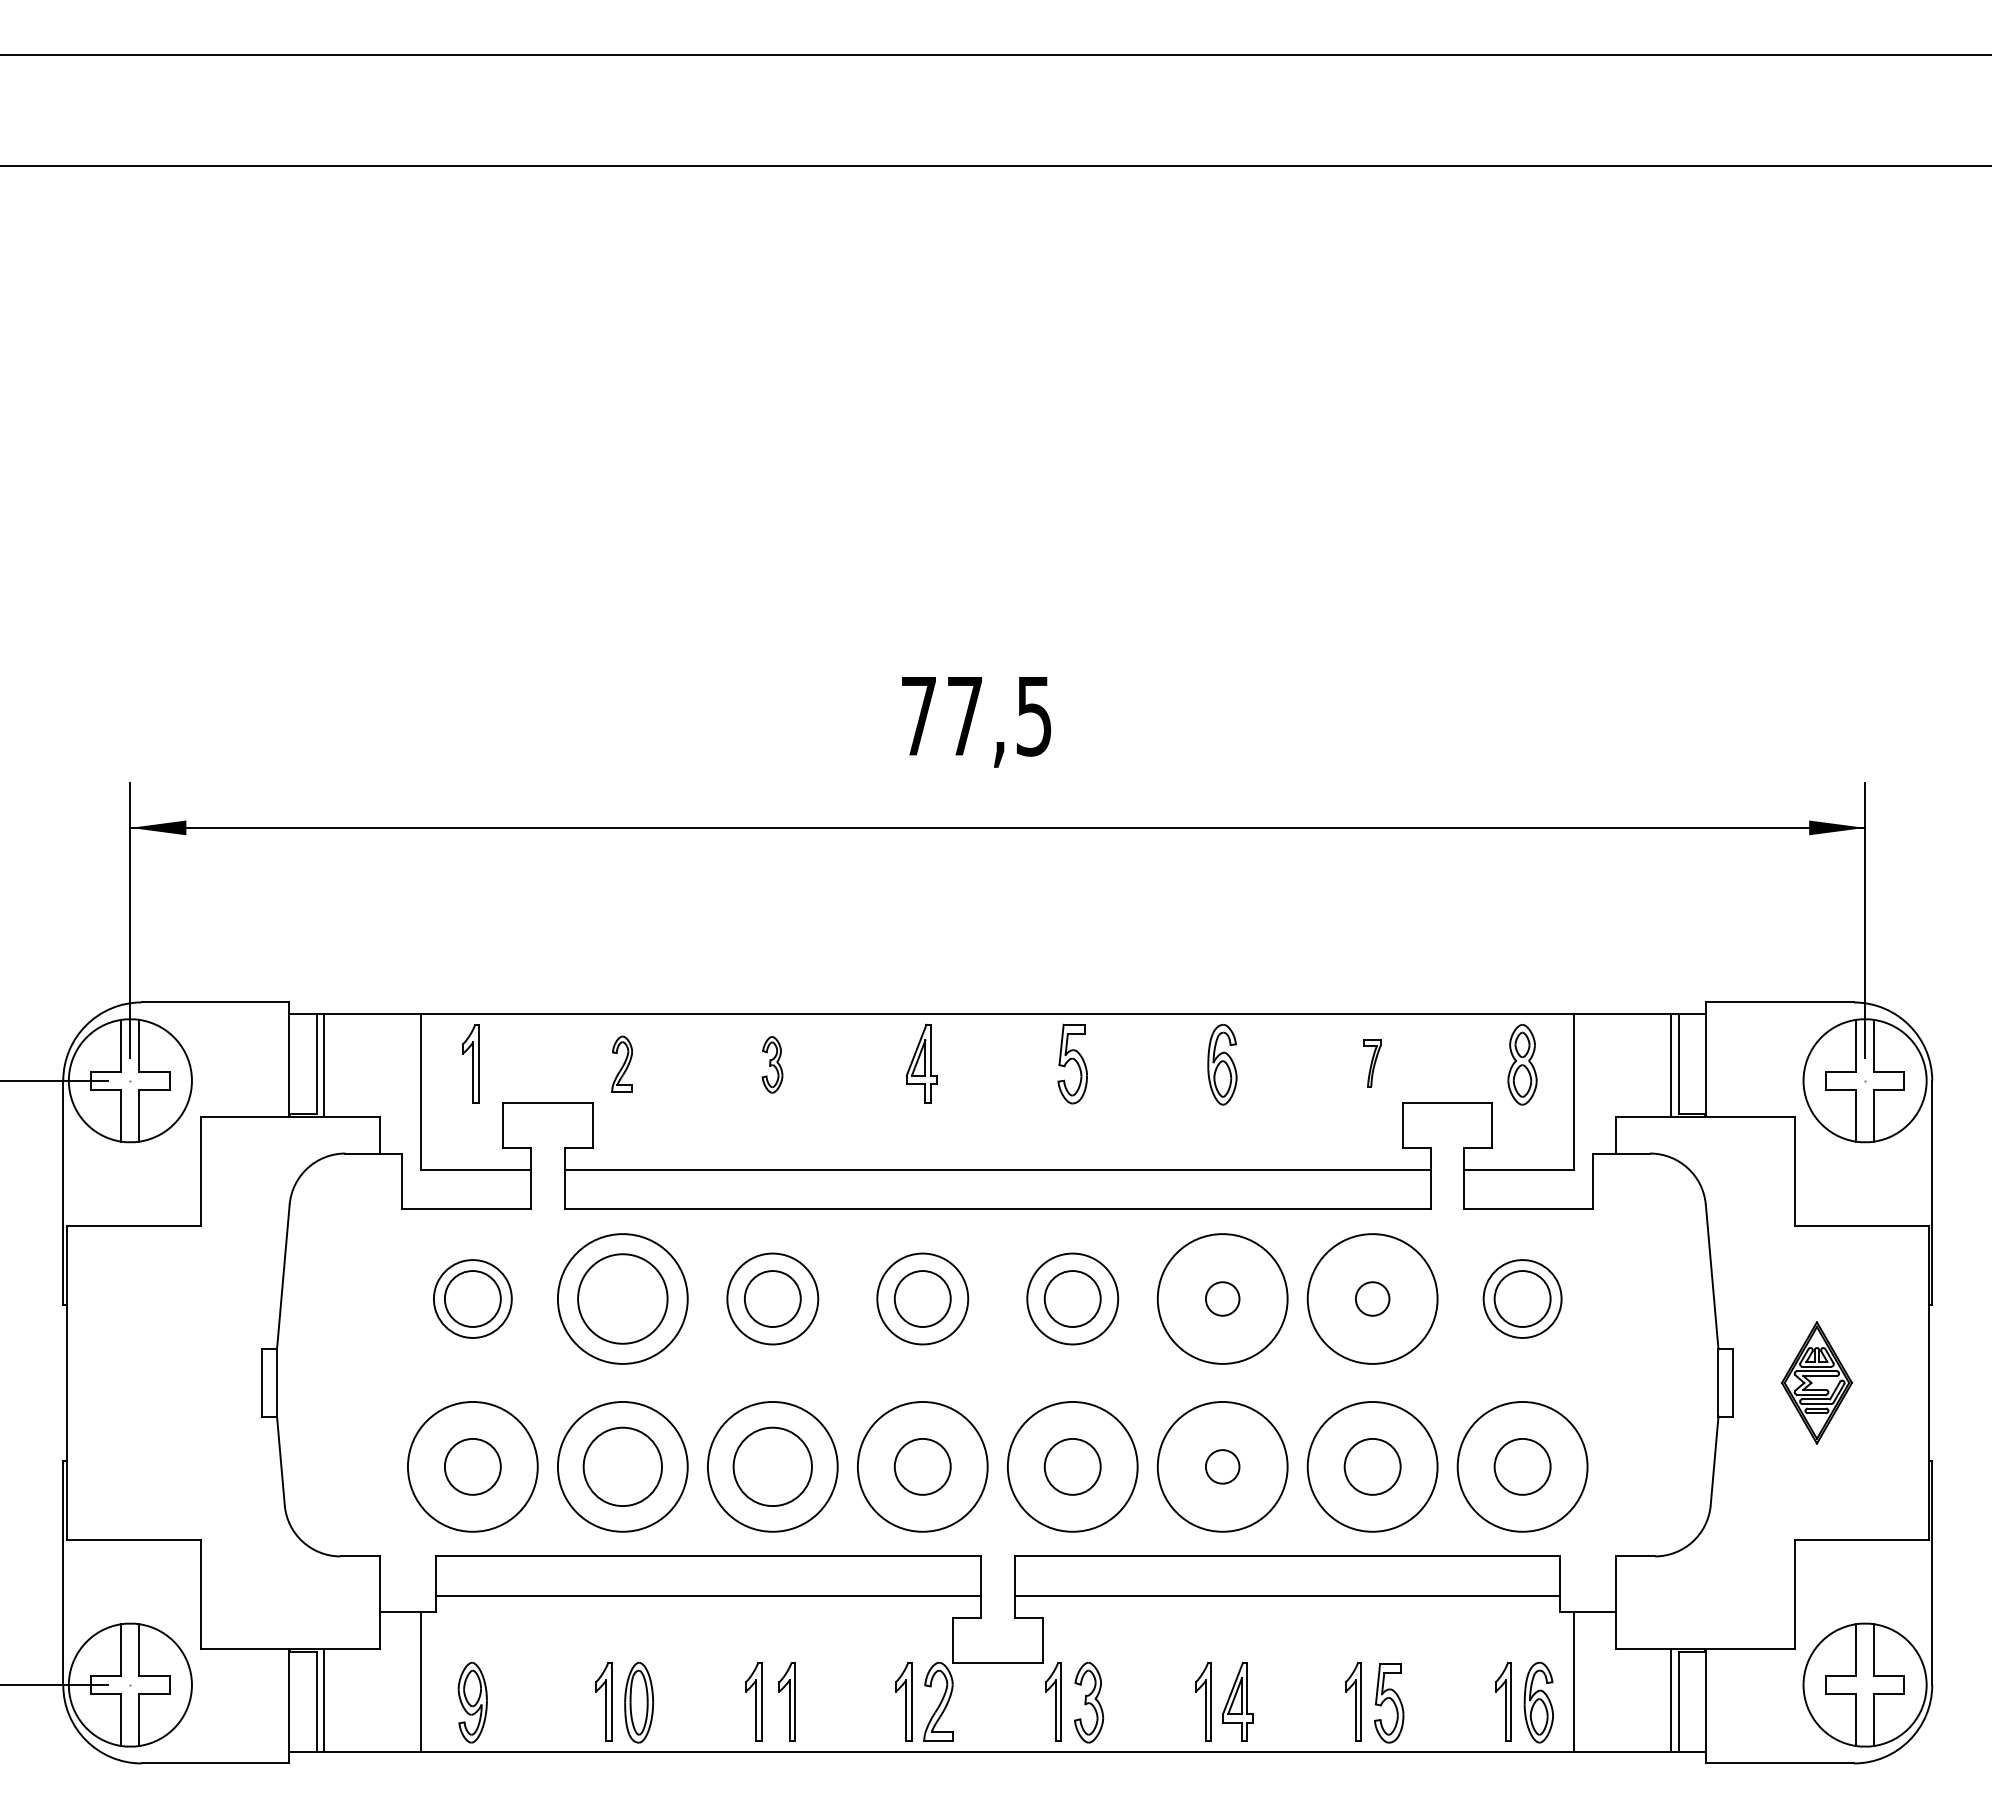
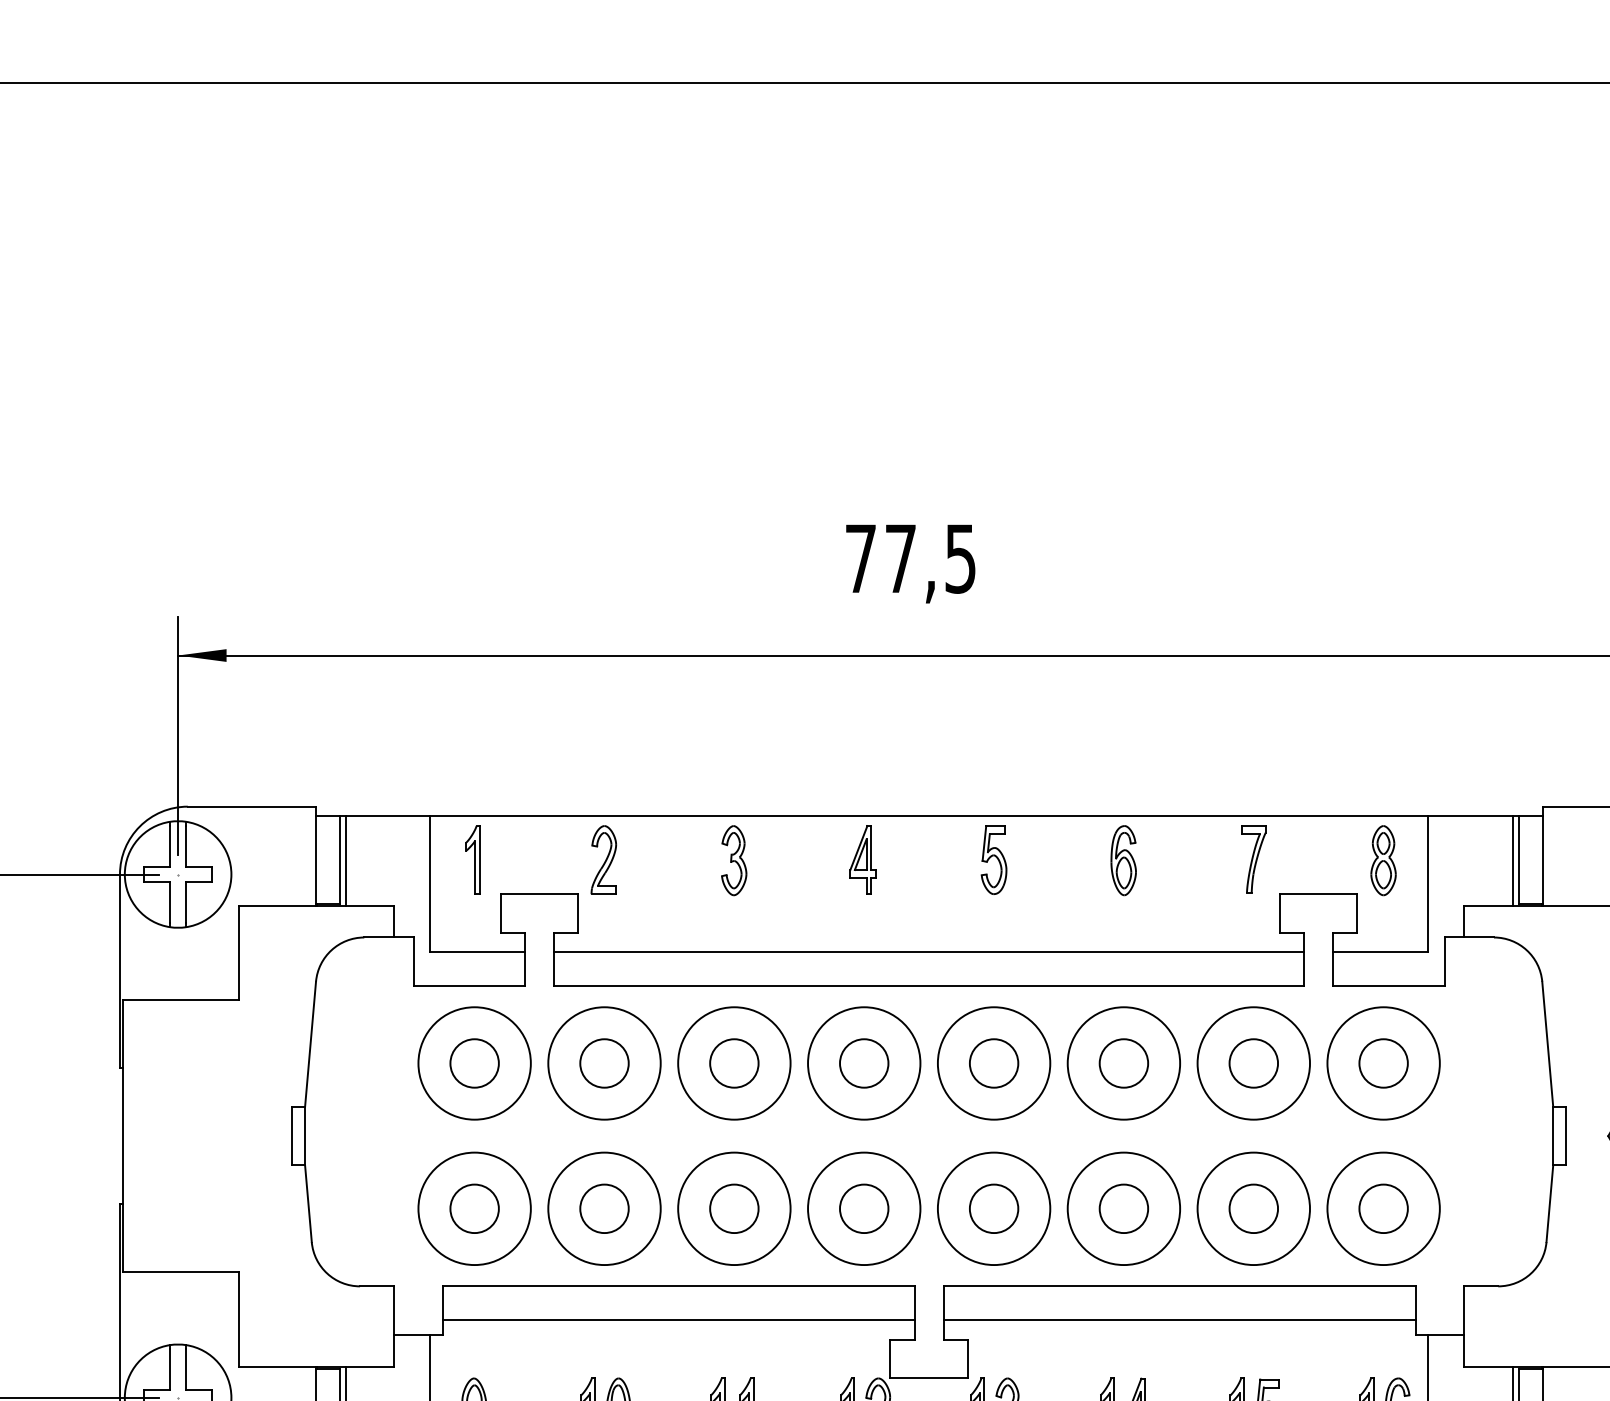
part: (622, 1063) -> (604, 859), size x1.43
part: (1372, 1063) -> (1253, 859), size x1.67
part: (772, 1064) -> (734, 860), size x1.43
circle: (472, 1298) -> (474, 1063), size x1.67
circle: (772, 1298) -> (734, 1063), size x1.43
circle: (922, 1298) -> (863, 1063), size x1.43
circle: (1072, 1298) -> (993, 1063), size x1.43
circle: (1522, 1298) -> (1383, 1063), size x1.67
circle: (622, 1299) -> (604, 1063), size x0.62
circle: (1222, 1299) -> (1123, 1063), size x1.67
circle: (1372, 1299) -> (1253, 1063), size x1.67
circle: (622, 1466) -> (604, 1208), size x0.71
circle: (772, 1466) -> (734, 1208), size x0.71
circle: (1222, 1466) -> (1123, 1208), size x1.67

